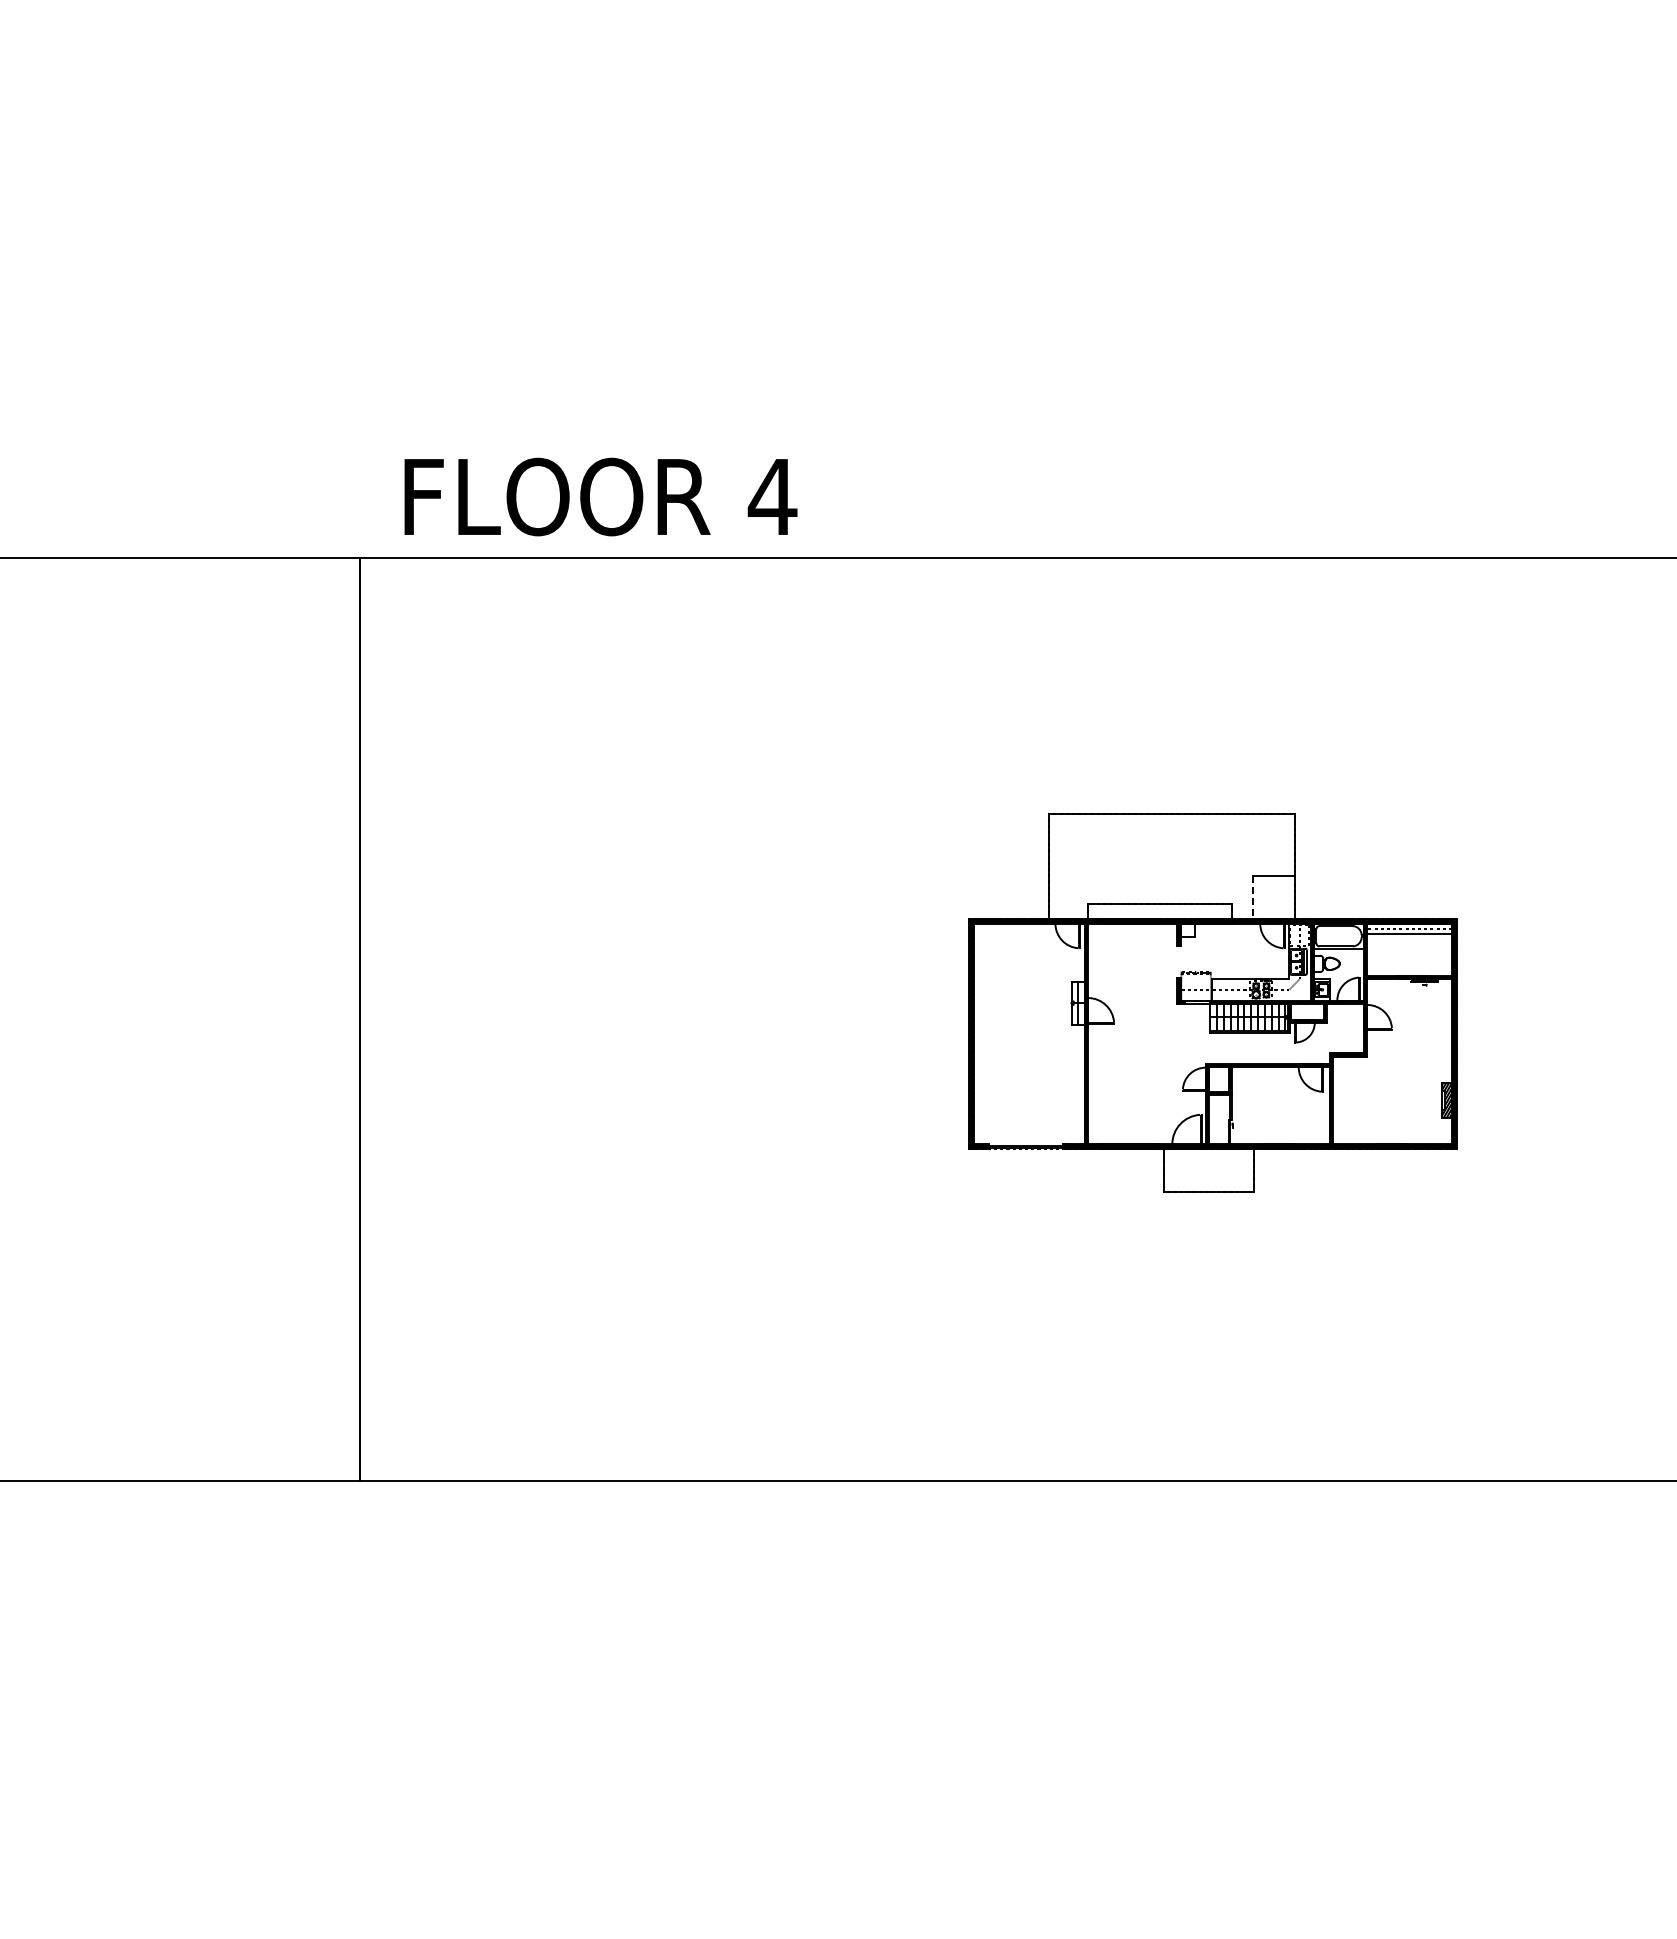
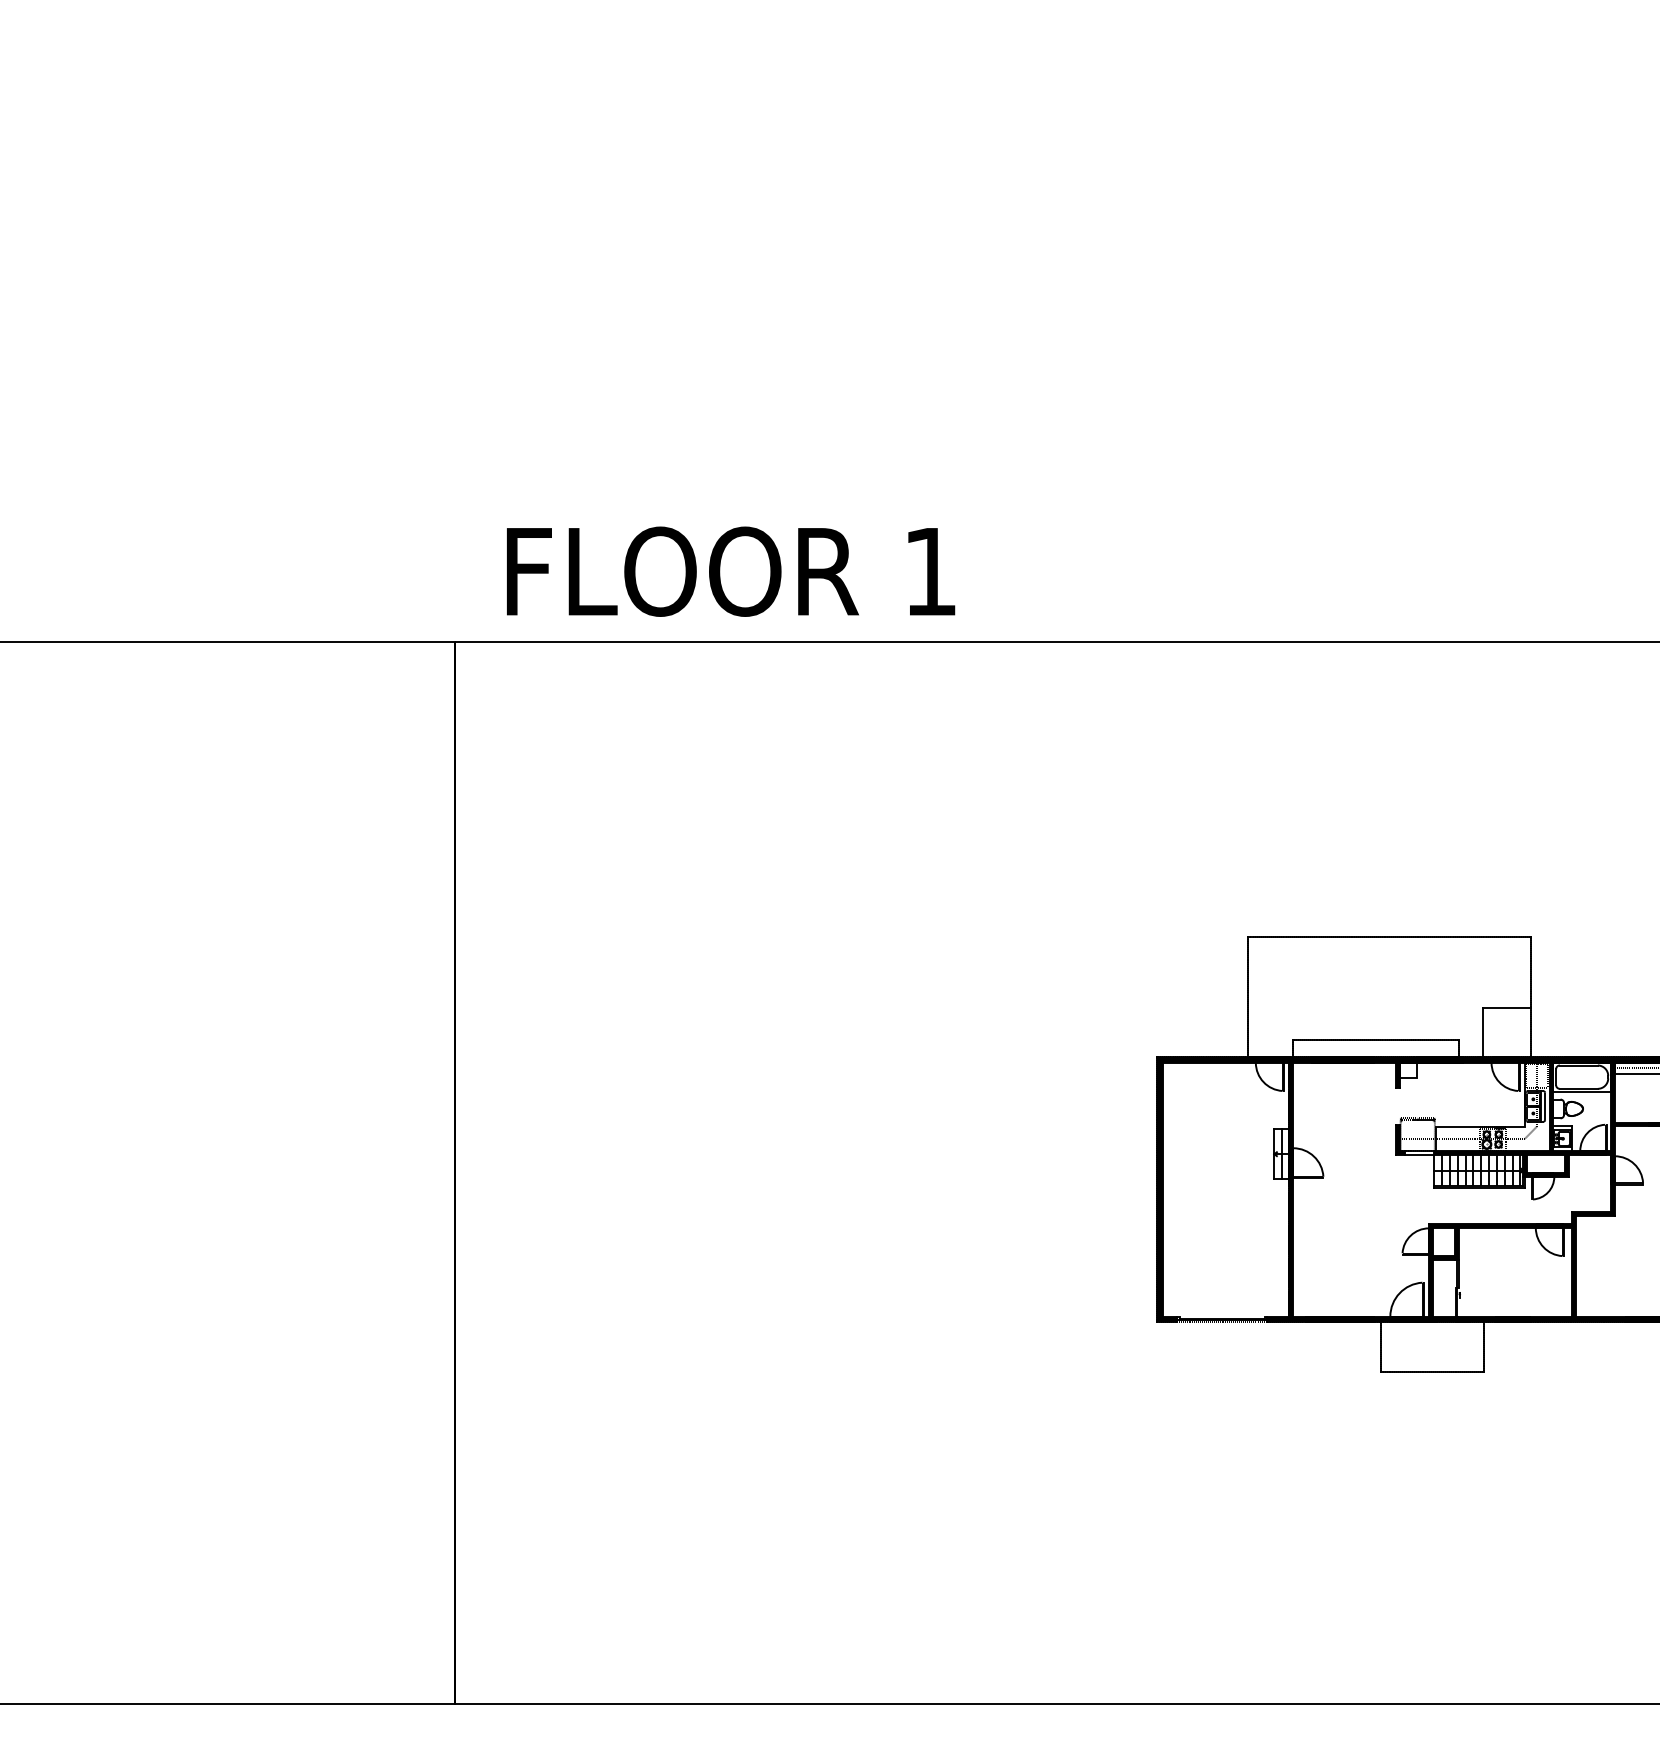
text: (772, 496) -> (930, 571), 4 -> 1
line: (1252, 897) -> (1482, 1032), dashed -> solid

